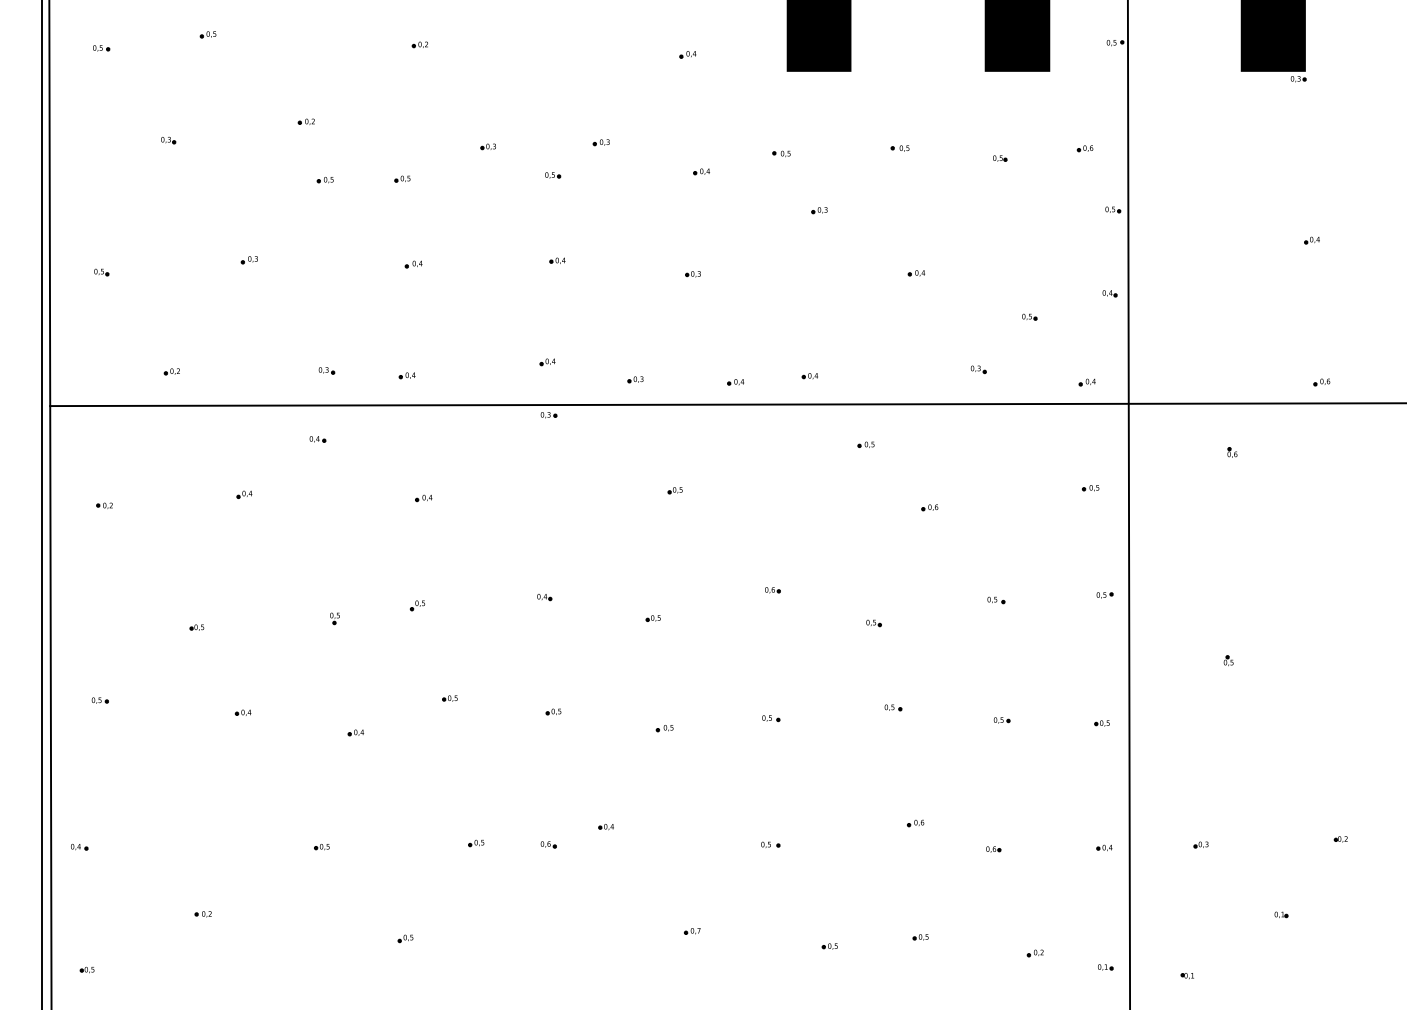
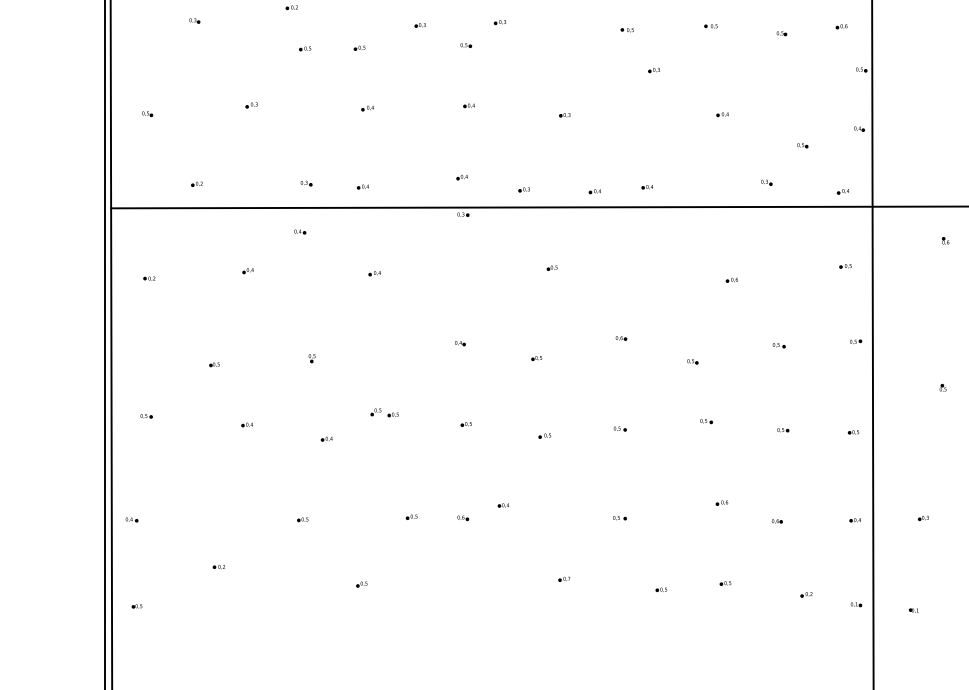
part: (701, 171) -> (570, 42), removed
part: (865, 444) -> (686, 235), removed
part: (417, 605) -> (376, 411), moved

